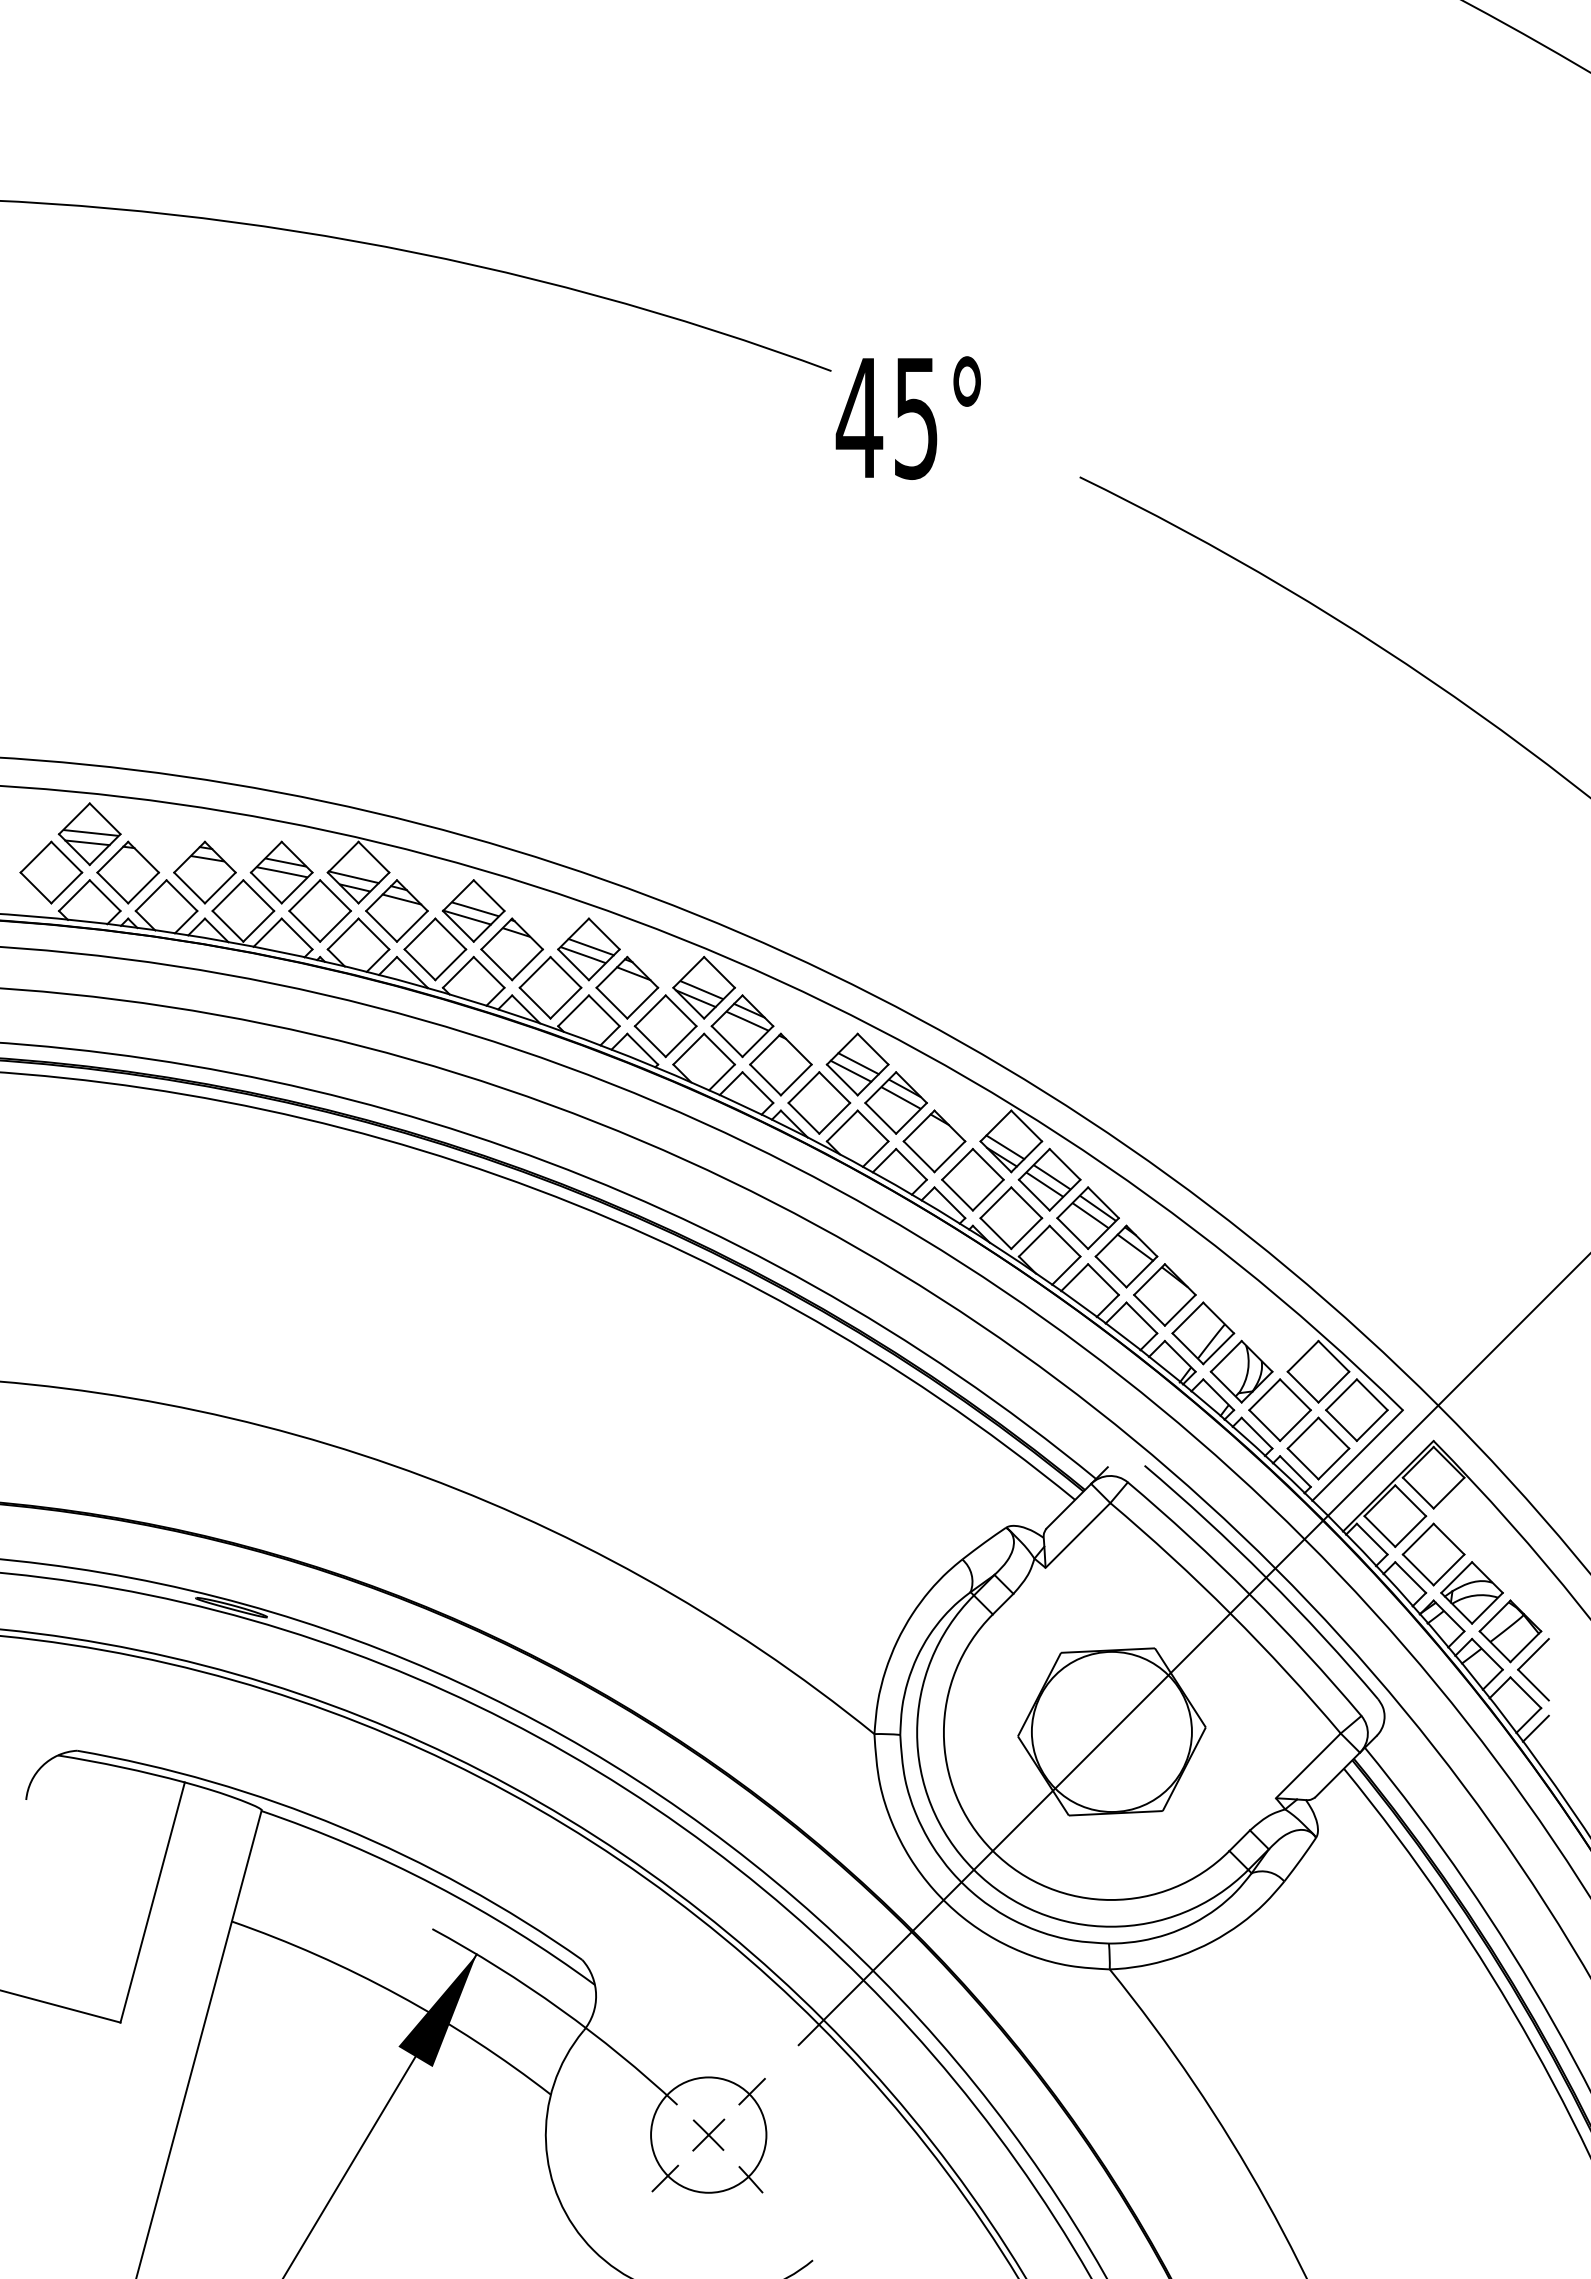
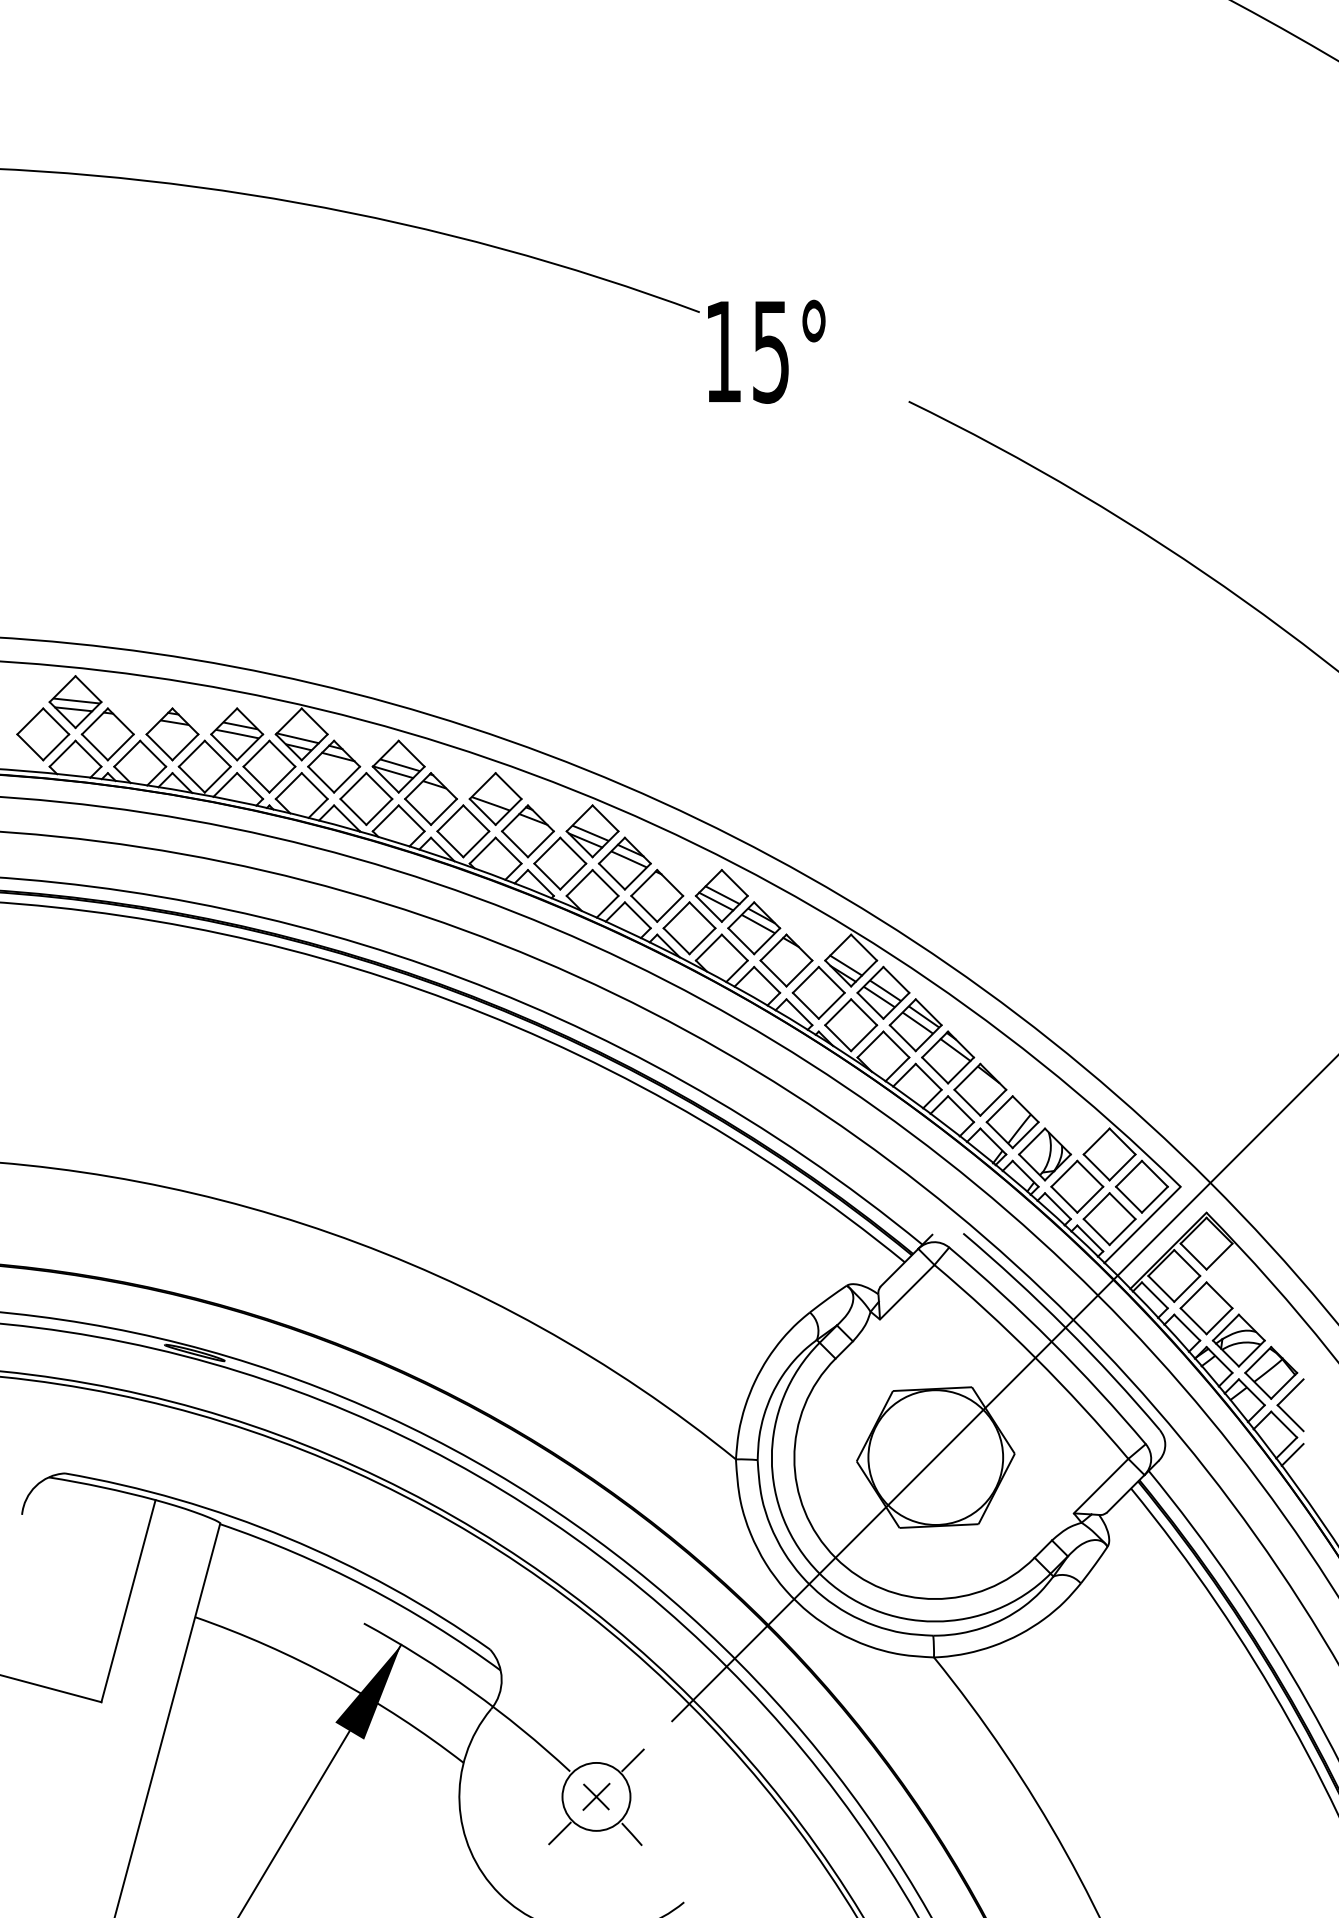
text: (859, 417) -> (723, 351), 45° -> 15°
line: (590, 947) -> (496, 797), removed
circle: (708, 2134) -> (596, 1796), size x0.7

